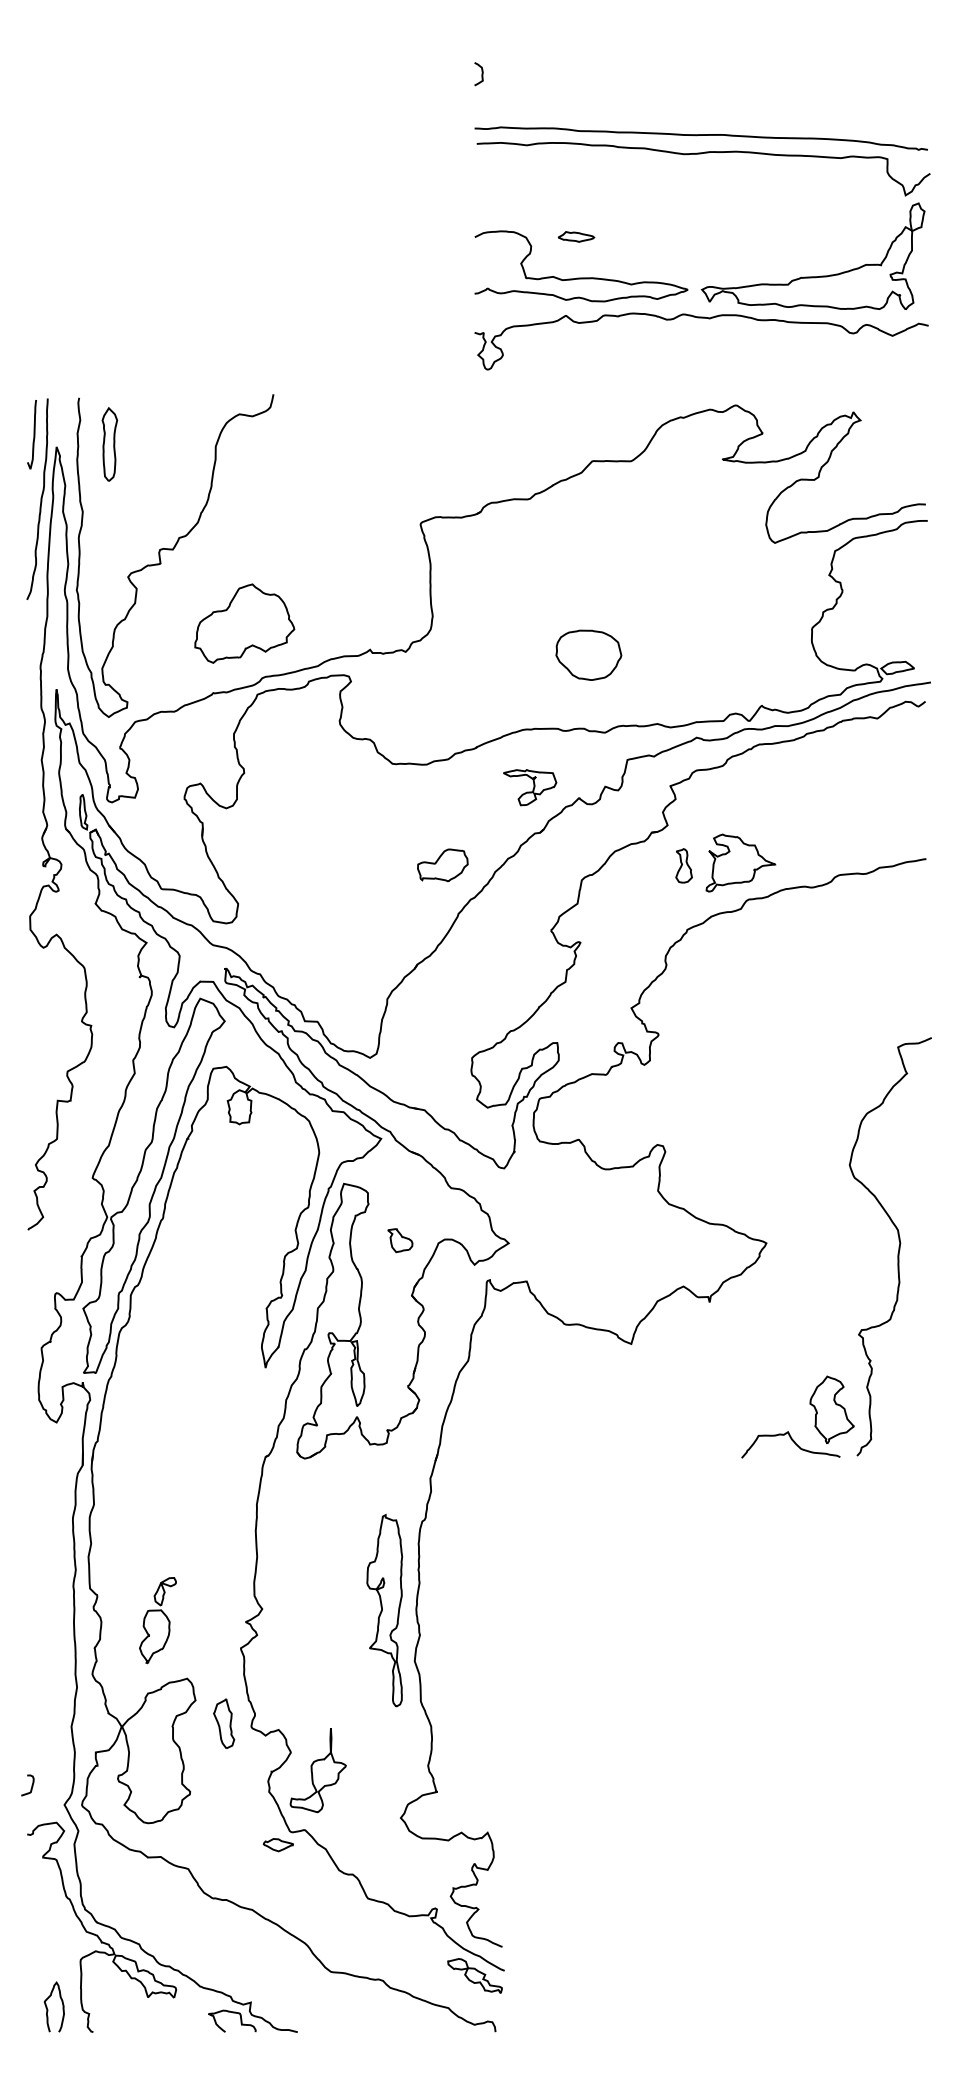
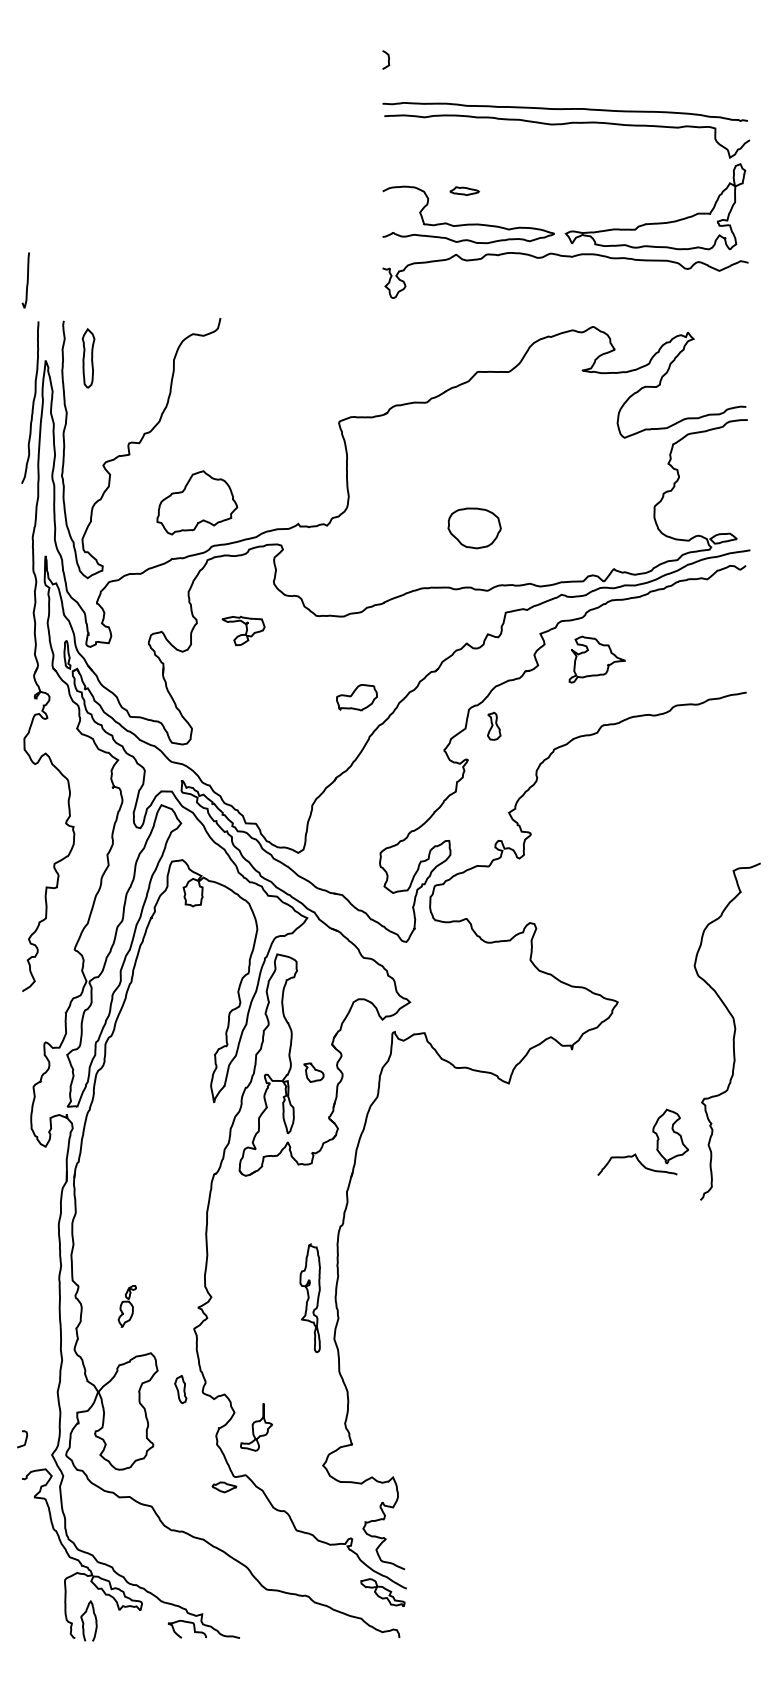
curve: (33, 434) -> (27, 280), moved
part: (530, 787) -> (243, 630), moved
part: (740, 862) -> (596, 659), moved
part: (683, 865) -> (493, 726), moved
part: (400, 1240) -> (313, 1072), moved
curve: (898, 1246) -> (733, 1031), moved
part: (384, 1610) -> (309, 1298), size x0.7
part: (157, 1620) -> (126, 1306), size x0.6
part: (224, 1723) -> (180, 1389), size x0.7
part: (317, 1770) -> (255, 1427), size x0.7
curve: (48, 2009) -> (84, 1623), moved

